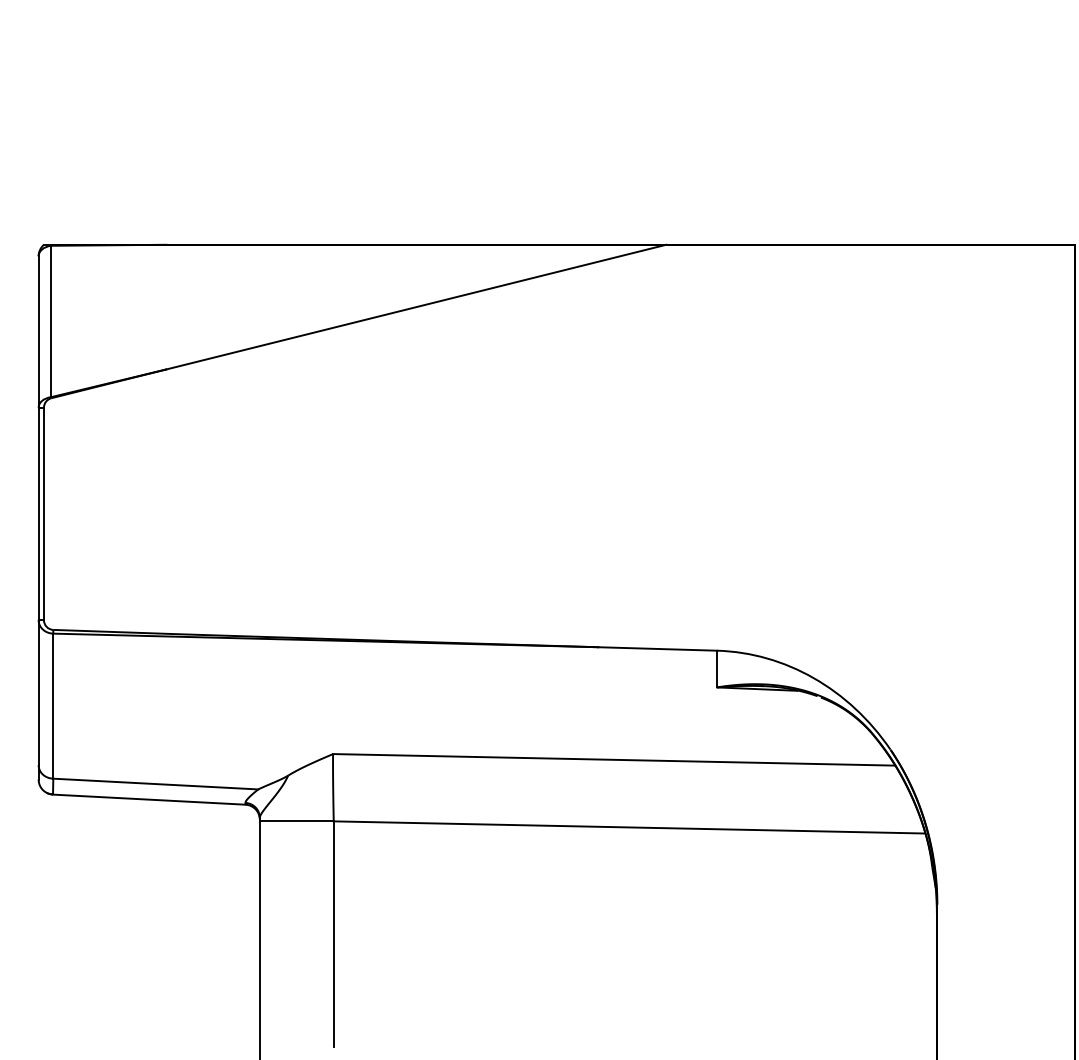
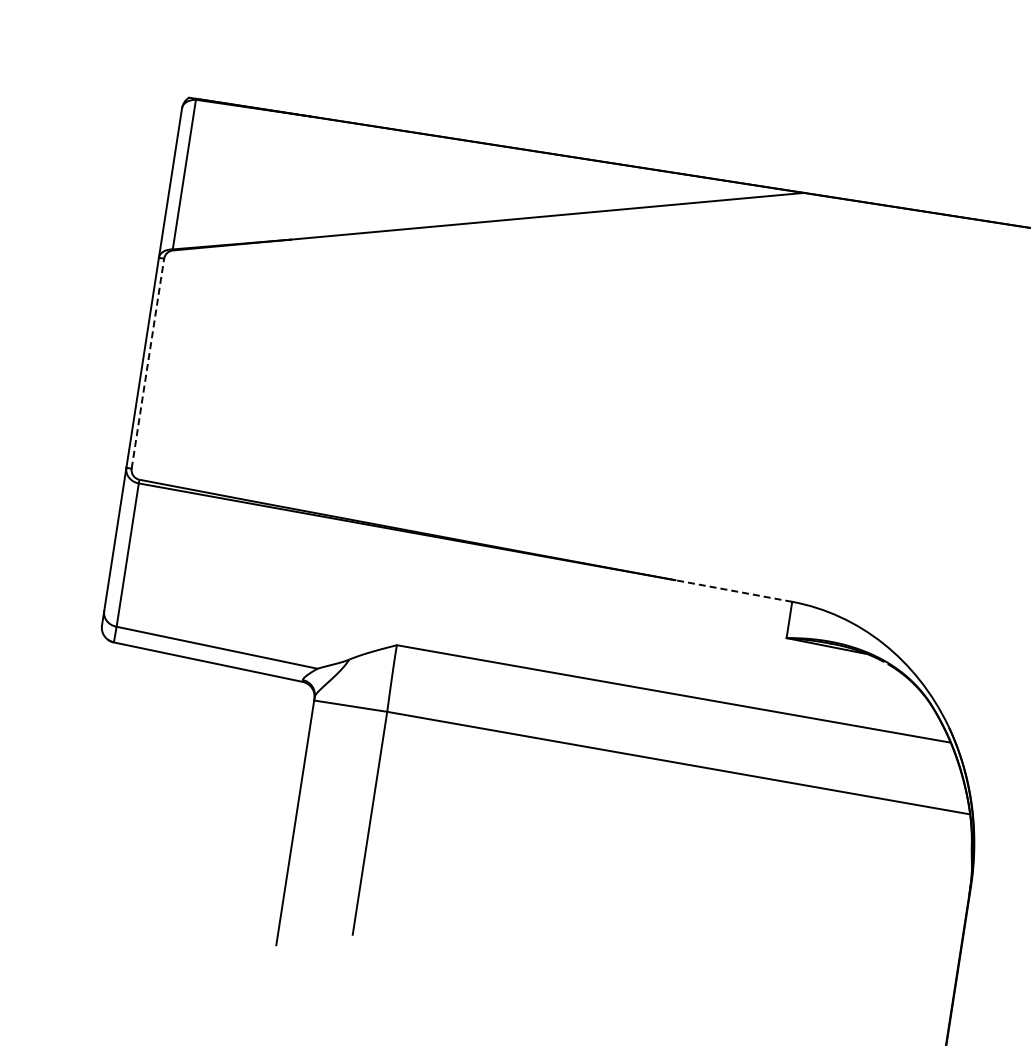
line: (43, 513) -> (147, 363), solid -> dashed
line: (657, 648) -> (733, 590), solid -> dashed

